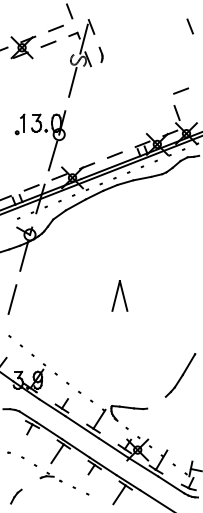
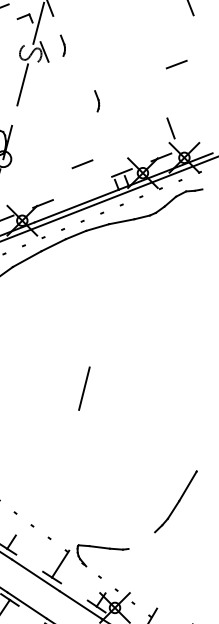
line: (180, 90) -> (175, 63), moved
part: (124, 93) -> (96, 100), added
line: (114, 154) -> (82, 163), moved
line: (123, 295) -> (94, 388), removed

